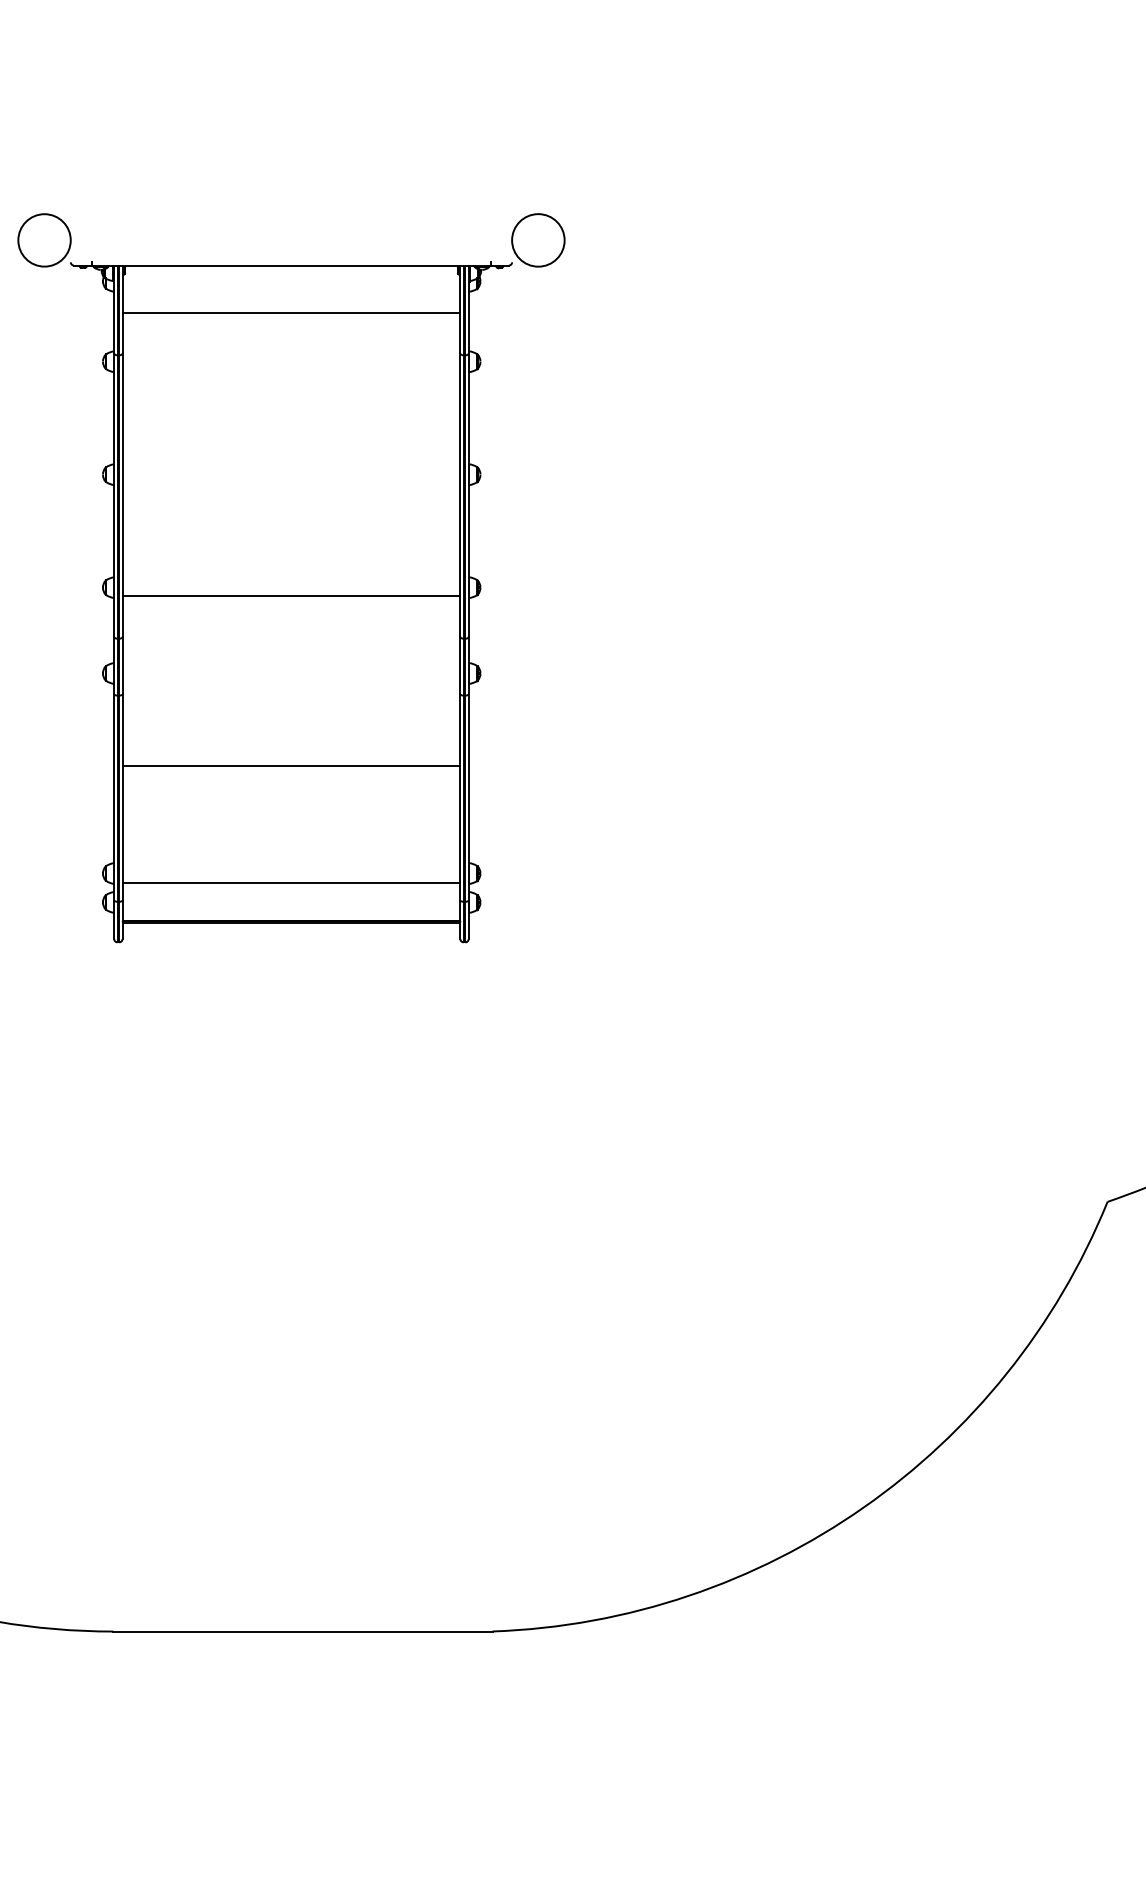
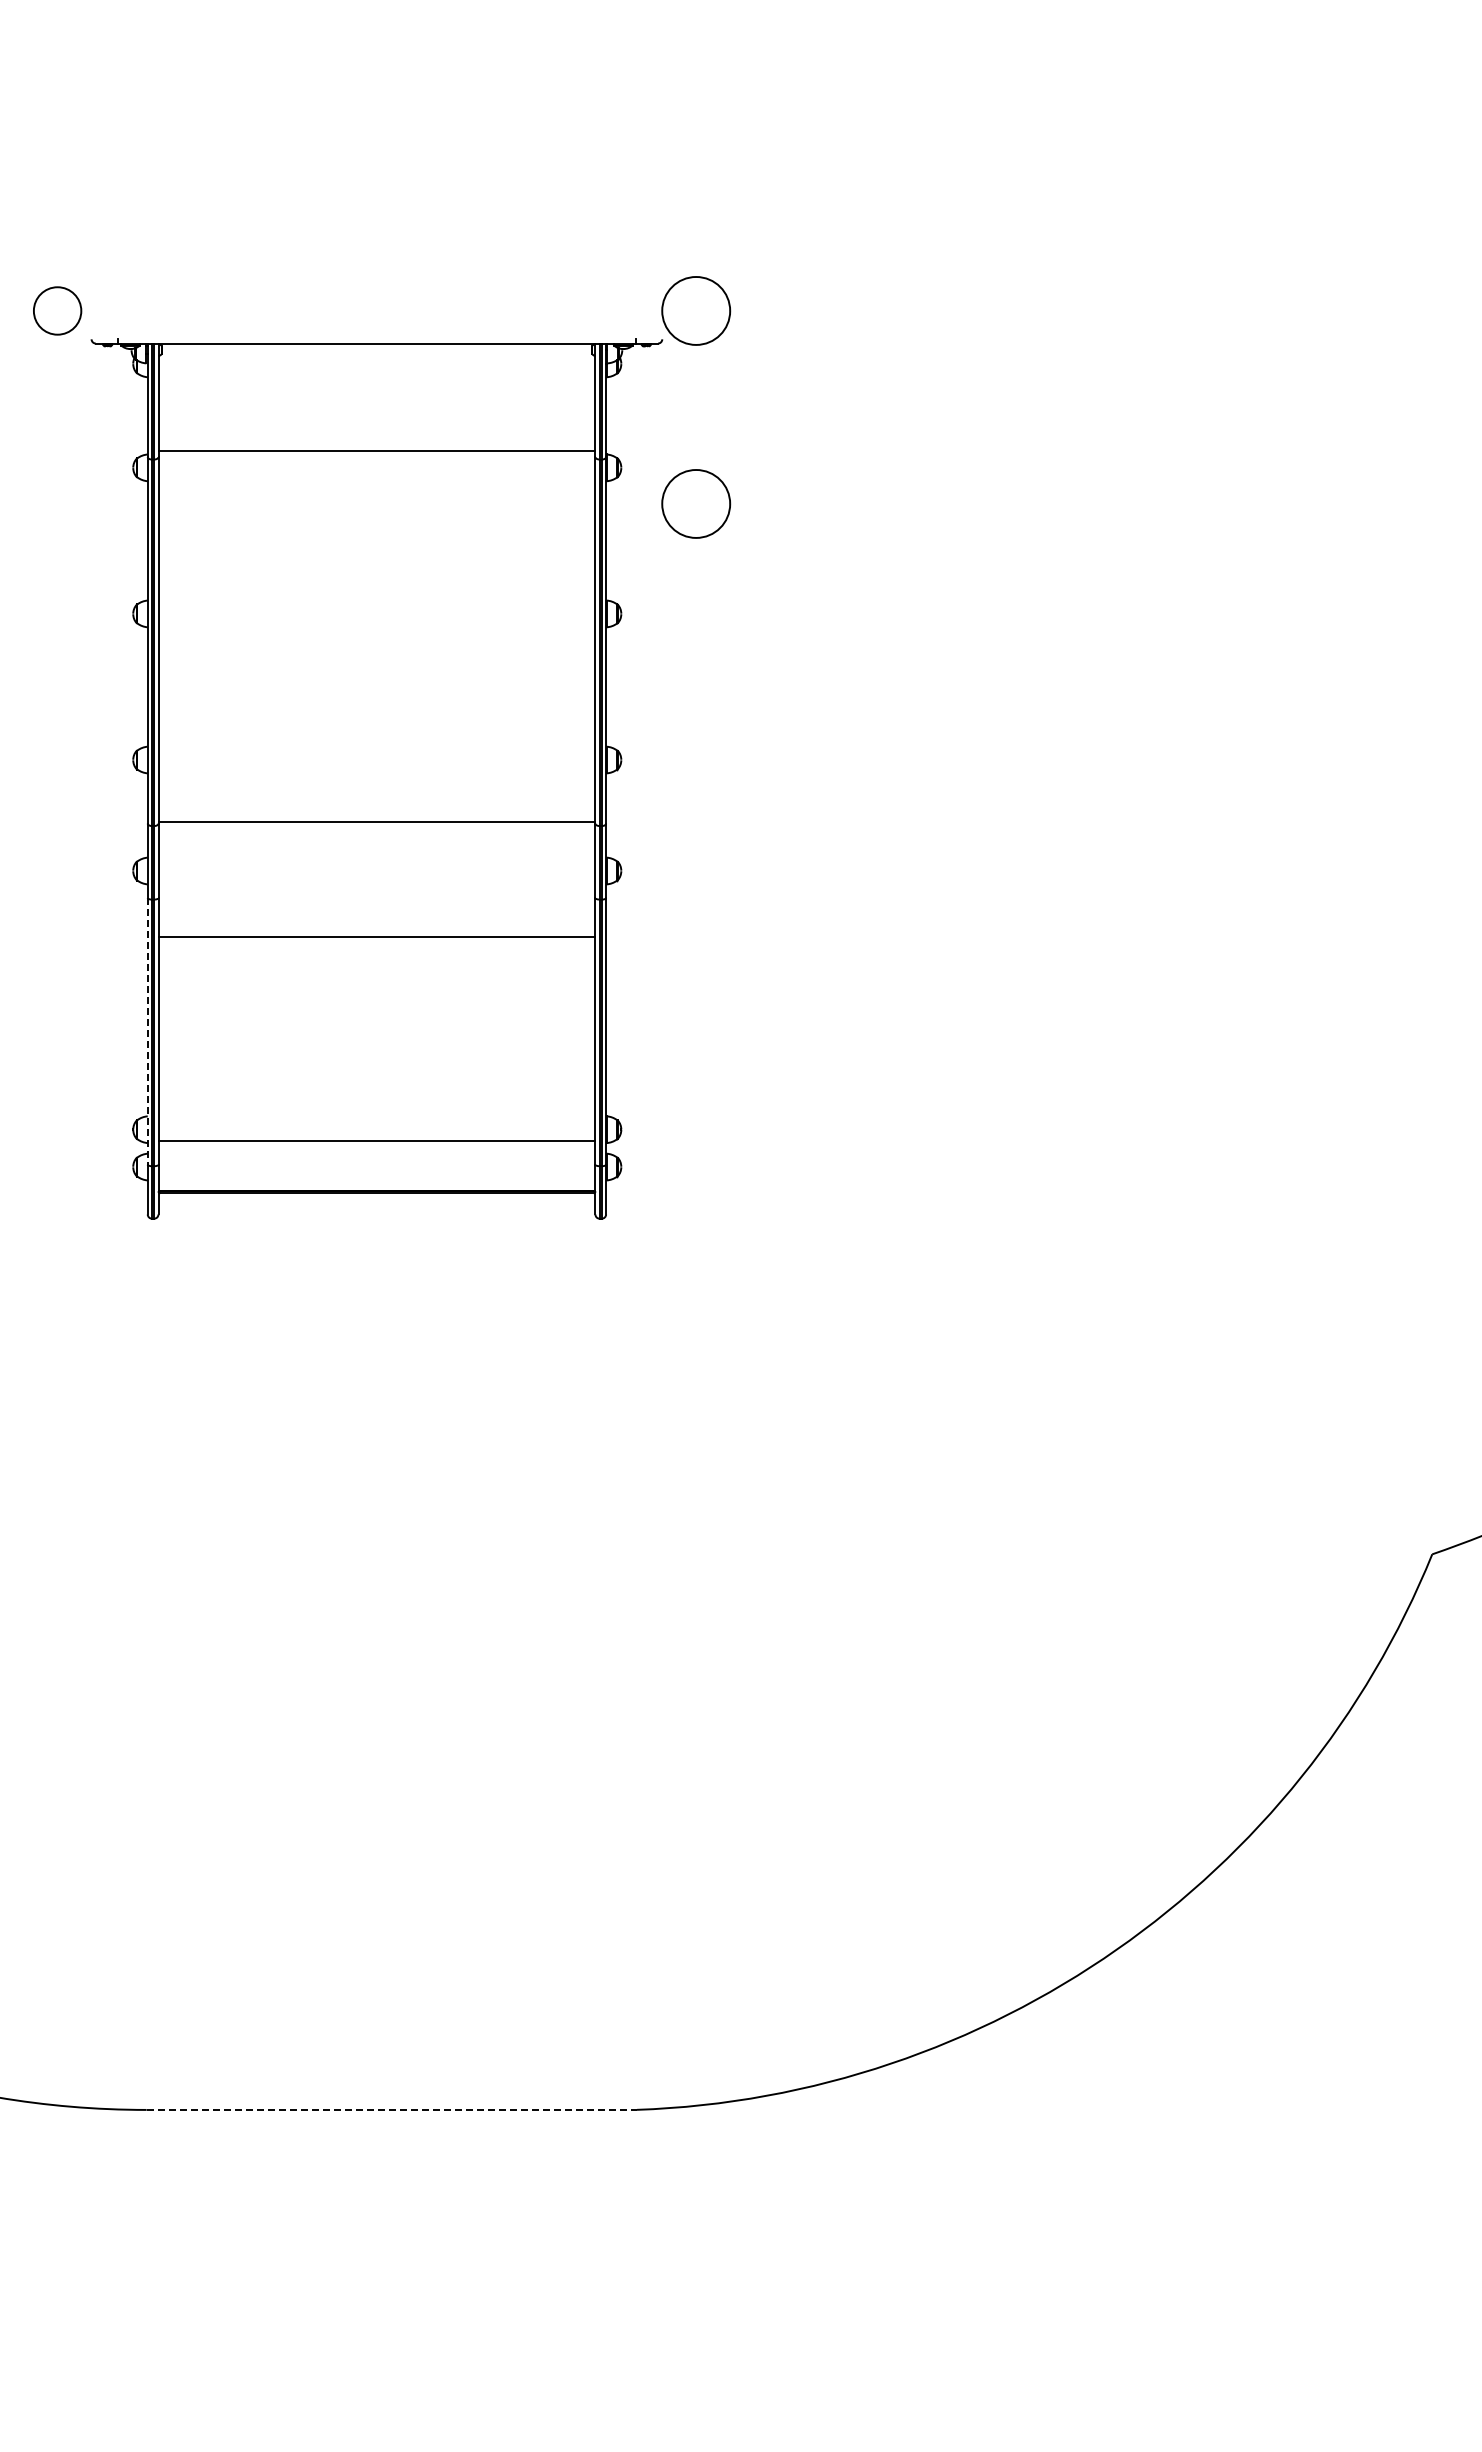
circle: (44, 240) -> (57, 310), size x0.7
line: (291, 312) -> (376, 451), moved
circle: (538, 389) -> (696, 503), added
line: (291, 595) -> (376, 821), moved
line: (291, 765) -> (376, 936), moved
line: (114, 797) -> (147, 1031), solid -> dashed
line: (303, 1631) -> (392, 2109), solid -> dashed

